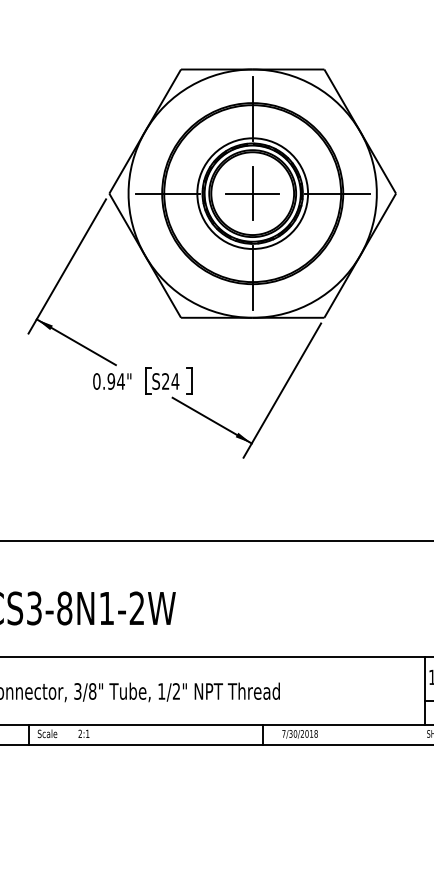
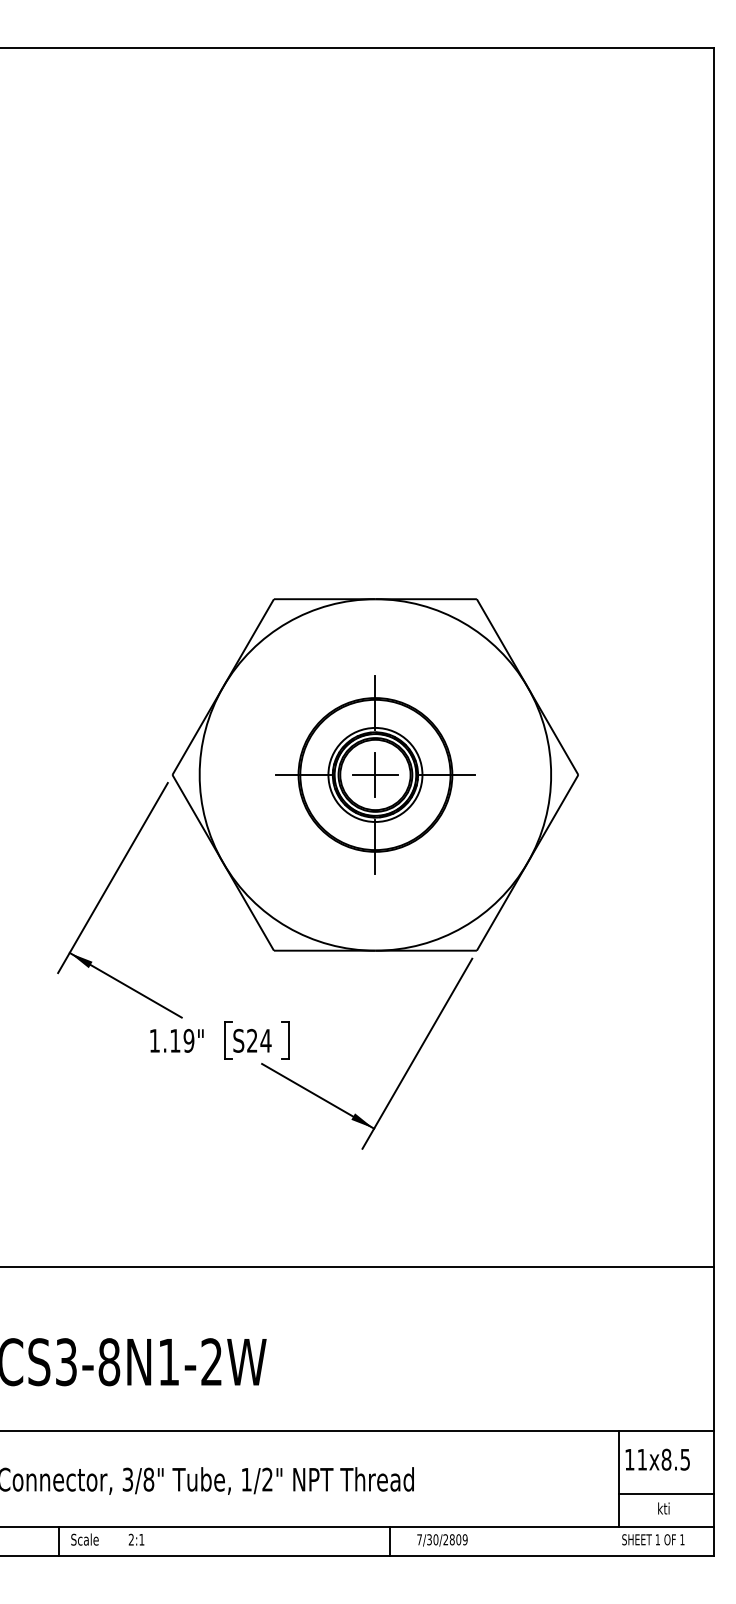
part: (252, 193) -> (375, 774), size x0.6
text: (108, 381) -> (171, 1040), 0.94" -> 1.19"
text: (311, 733) -> (458, 1539), 7/30/2018 -> 7/30/2809

